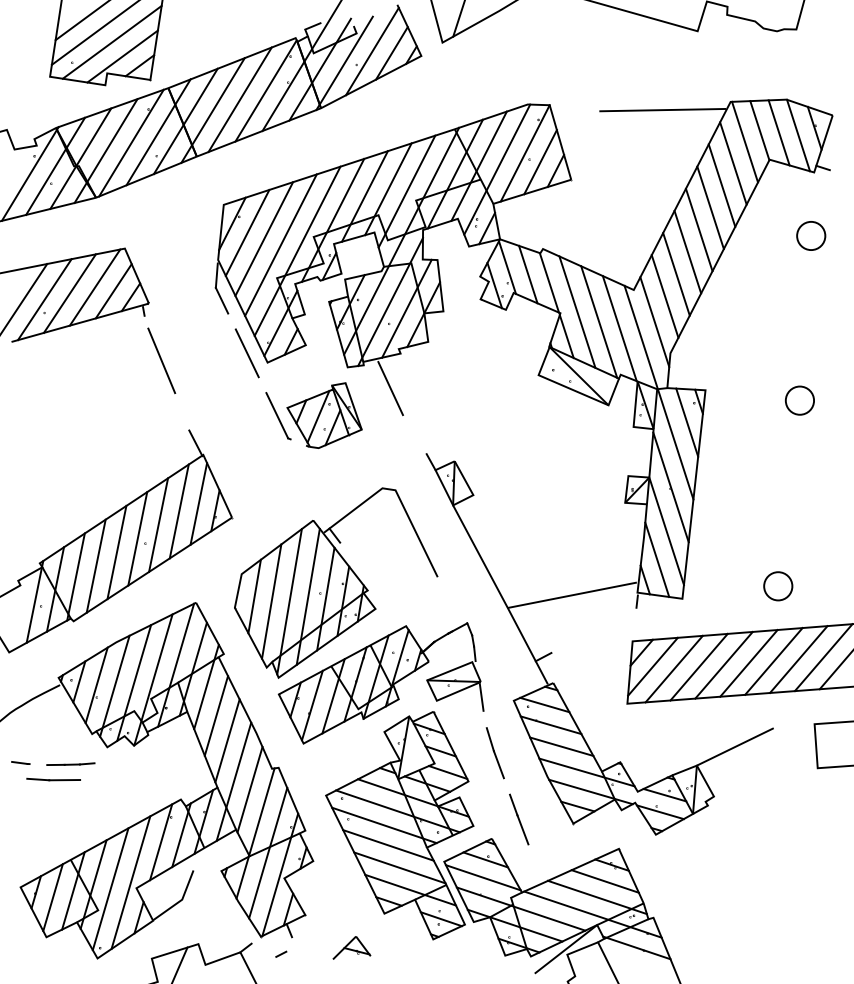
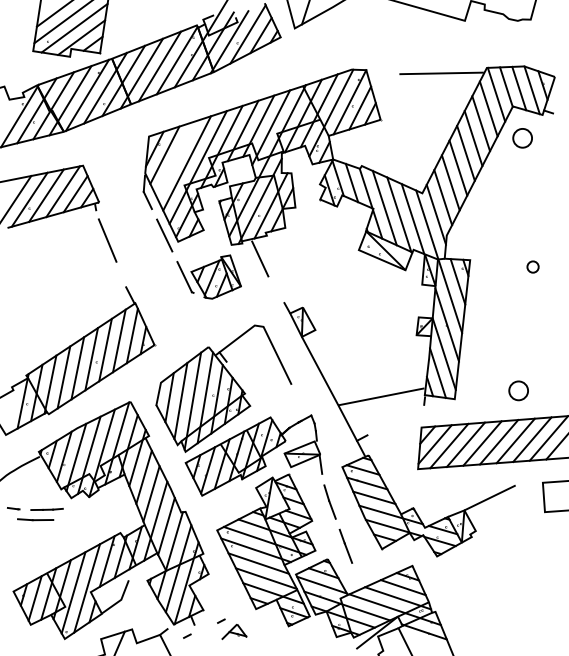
part: (811, 236) -> (522, 138), moved
line: (263, 239) -> (175, 159), removed
part: (799, 399) -> (532, 266), size x0.6
line: (332, 930) -> (221, 620), added

